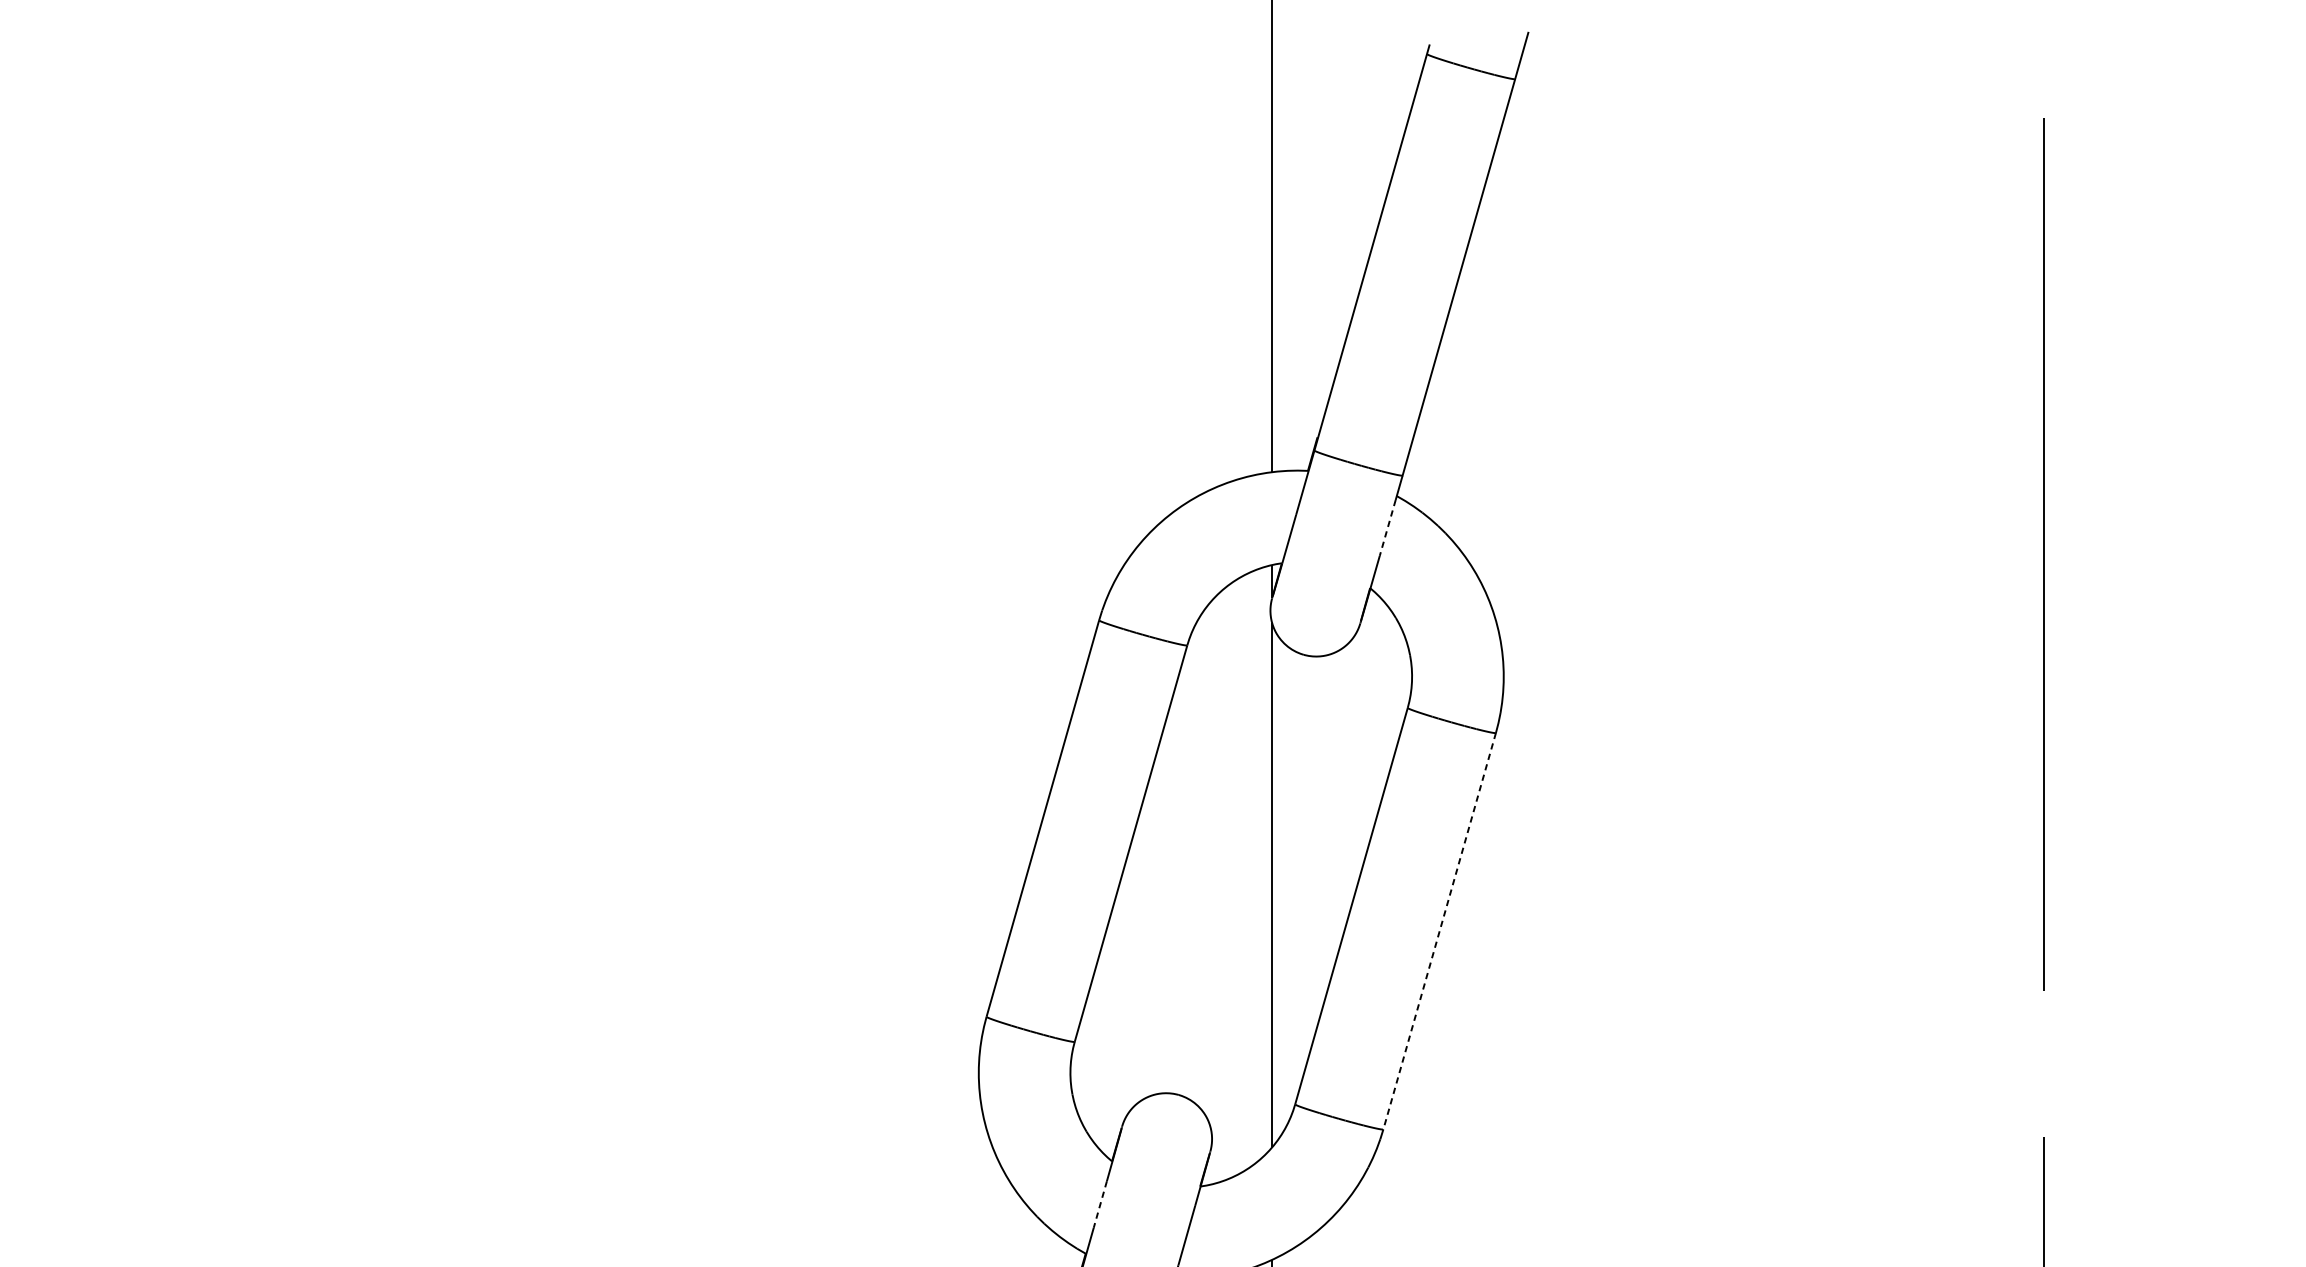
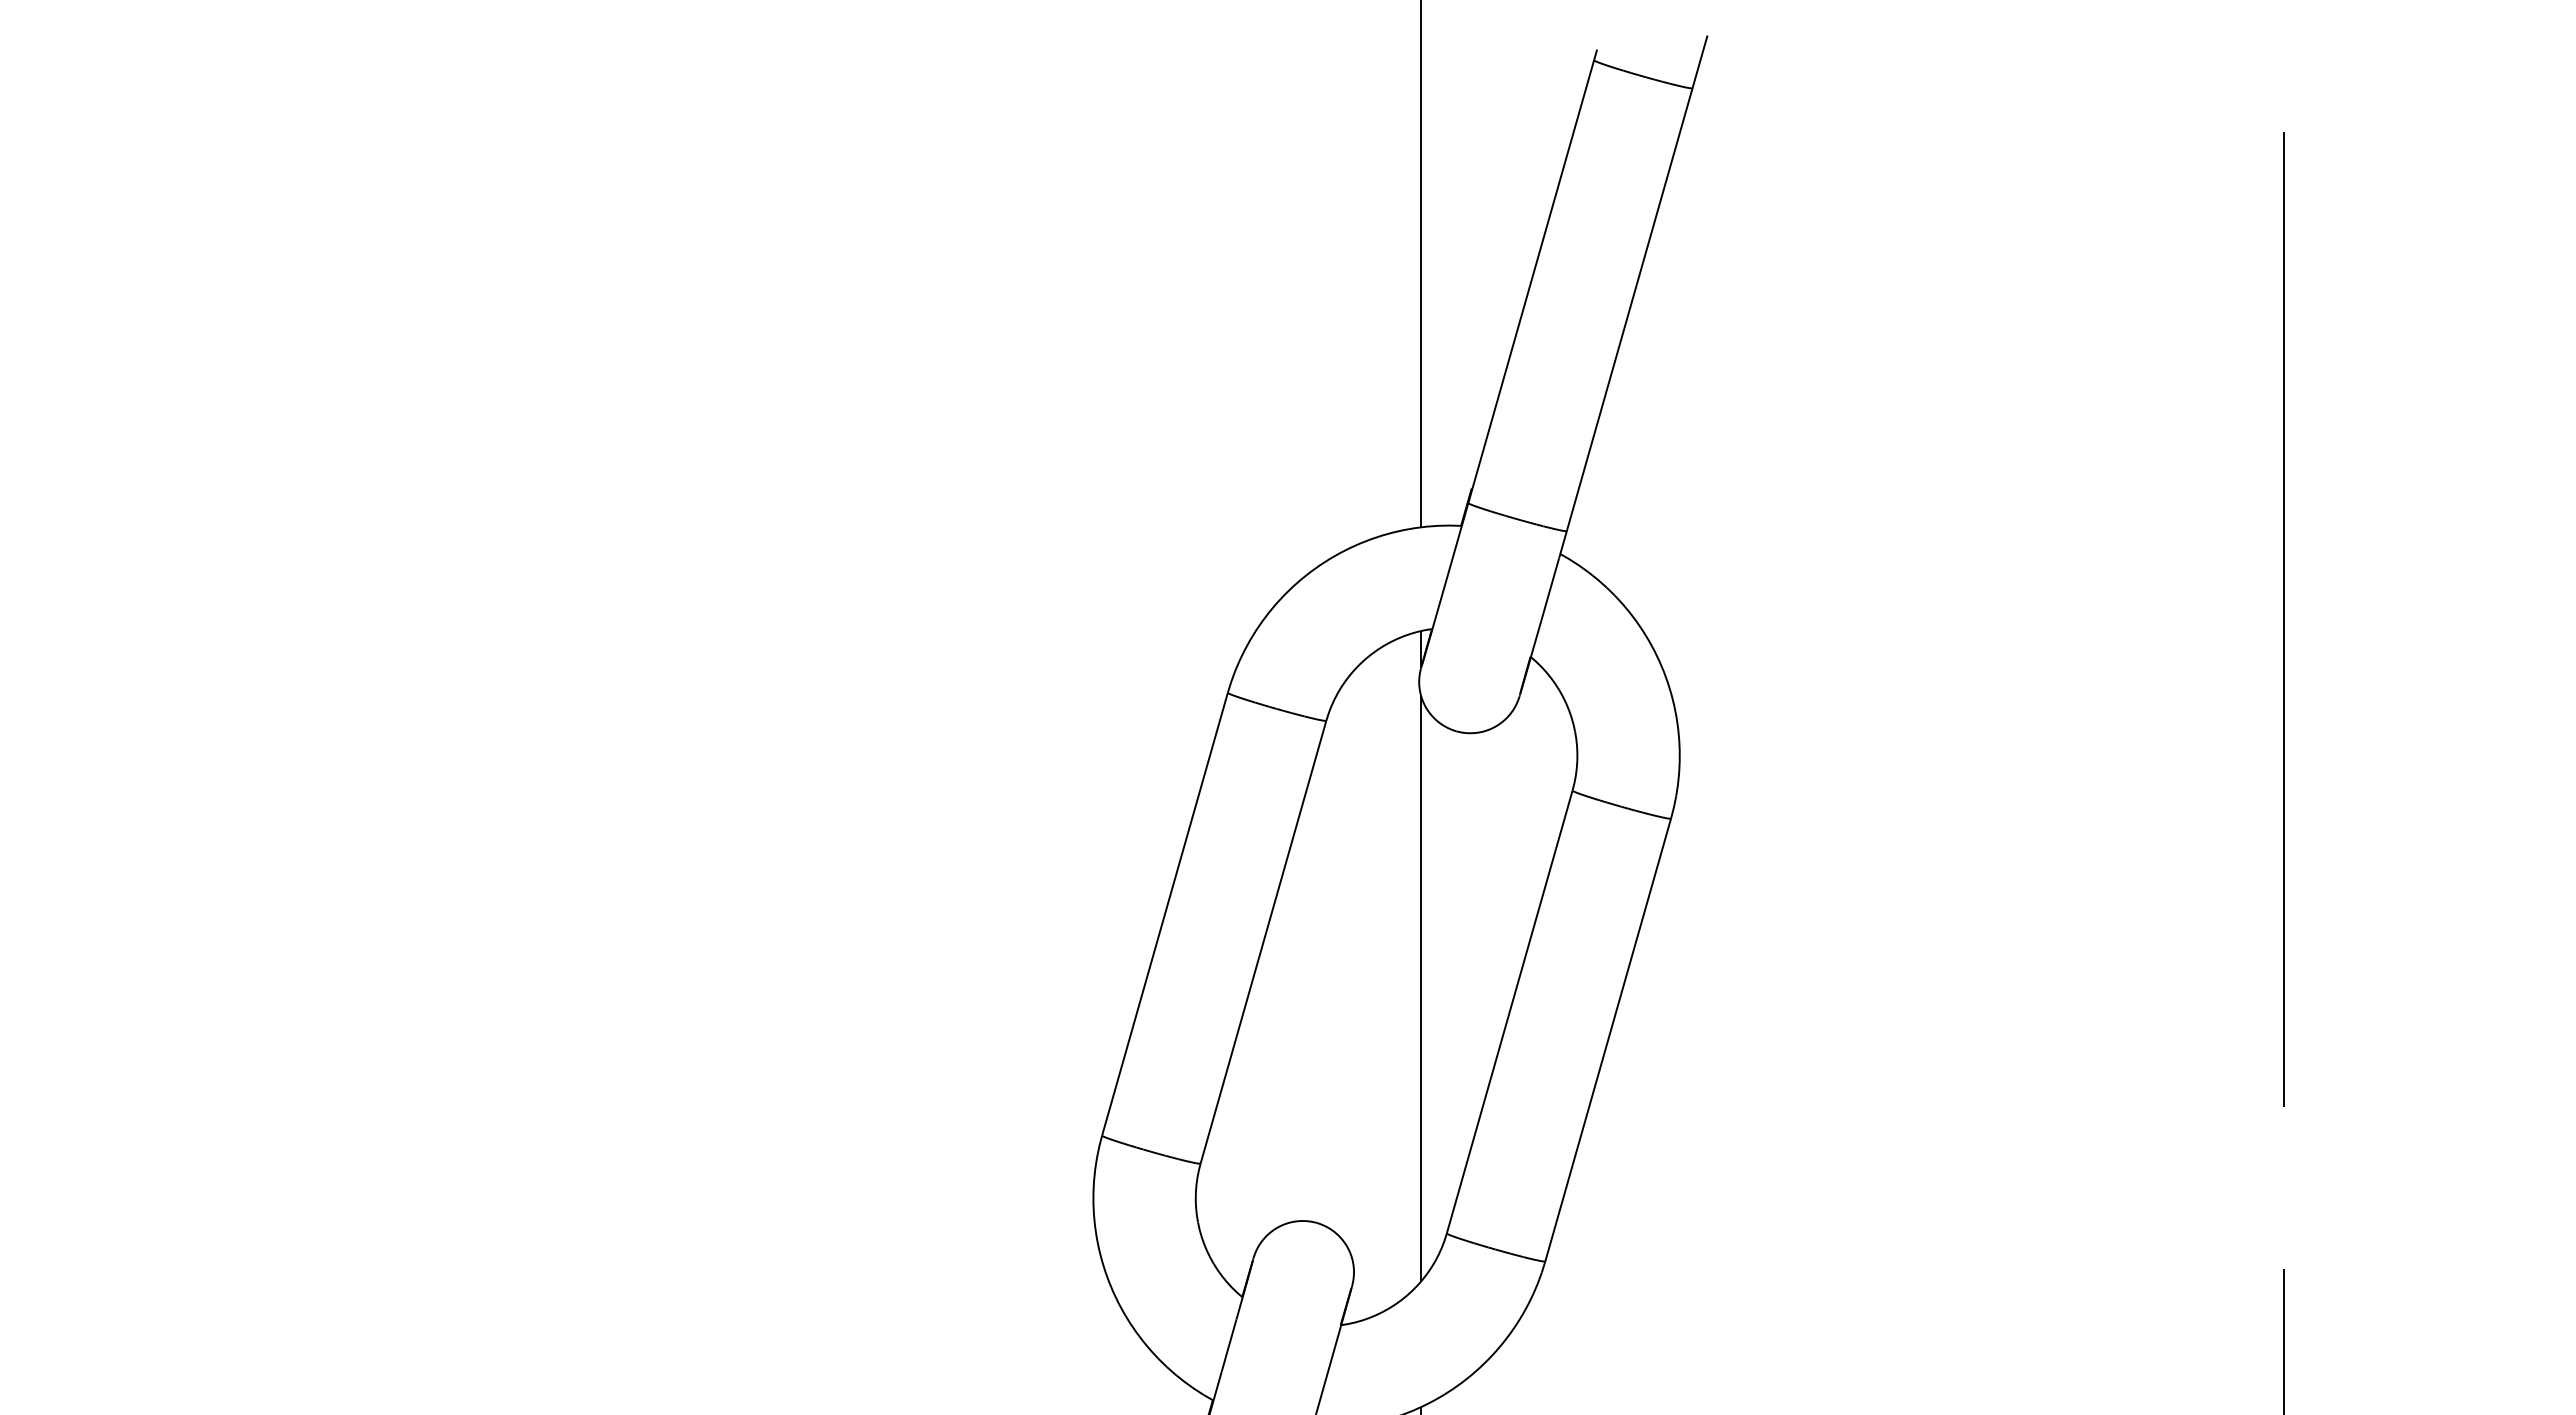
line: (1388, 528) -> (1550, 590), dashed -> solid
line: (1439, 931) -> (1608, 1040), dashed -> solid
line: (1100, 1204) -> (1229, 1345), dashed -> solid

